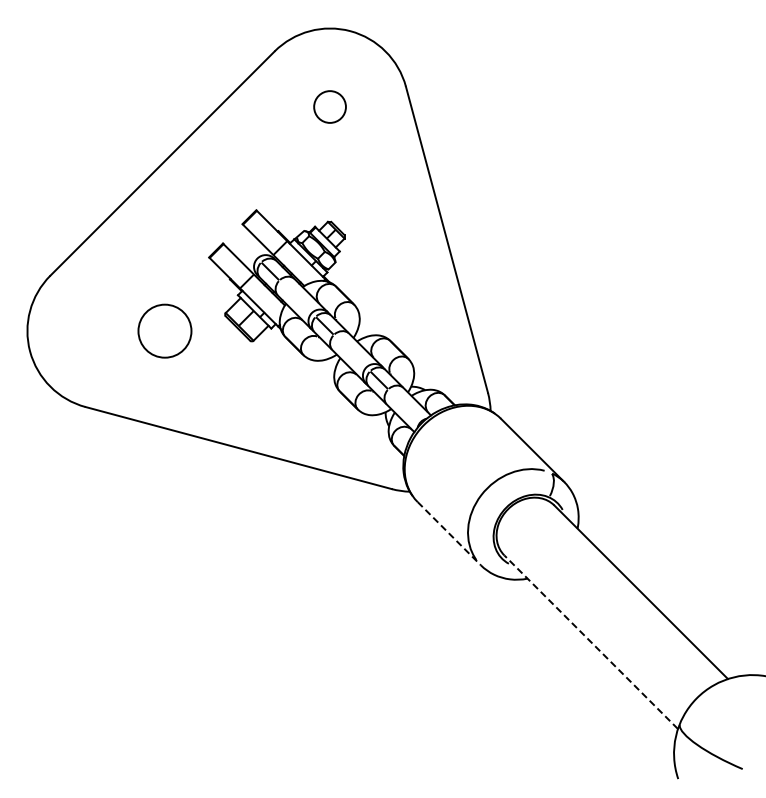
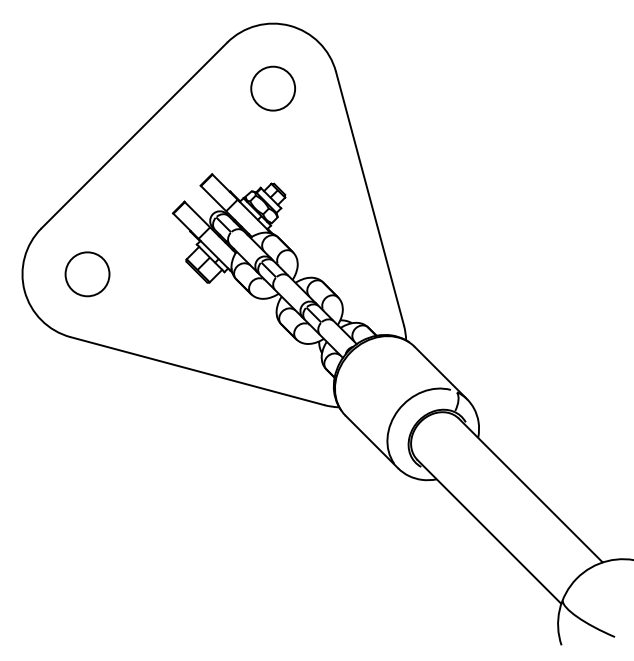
circle: (329, 106) -> (272, 88), size x1.67
circle: (164, 330) -> (87, 273), moved
line: (449, 533) -> (372, 441), dashed -> solid
line: (591, 642) -> (489, 532), dashed -> solid

